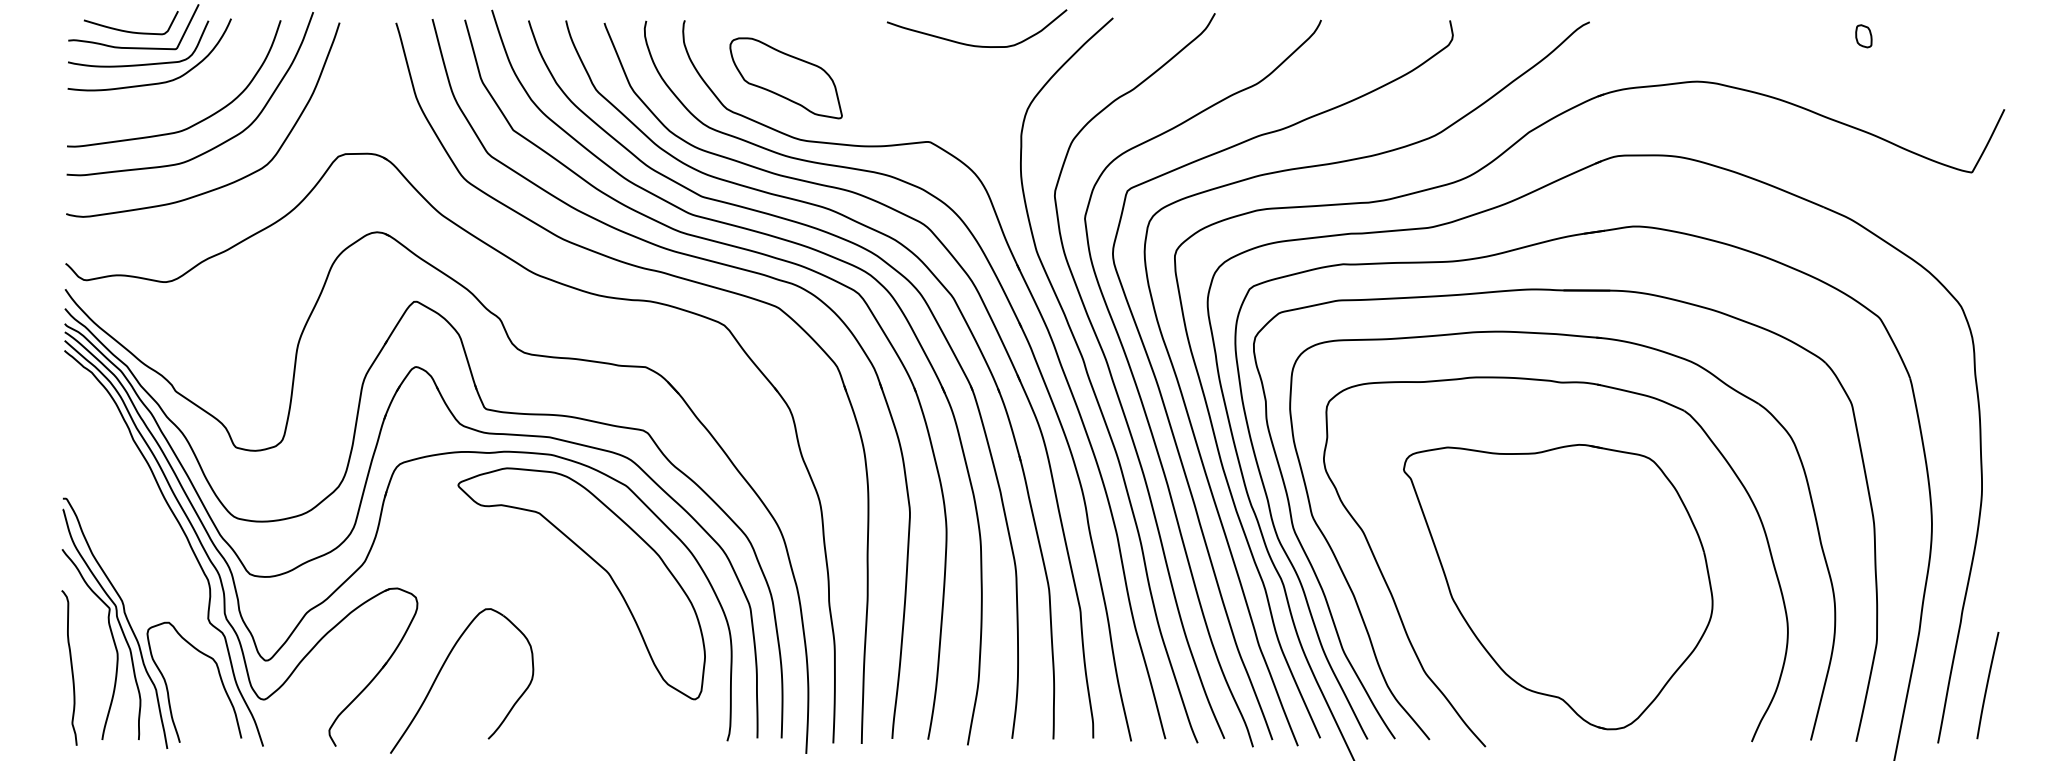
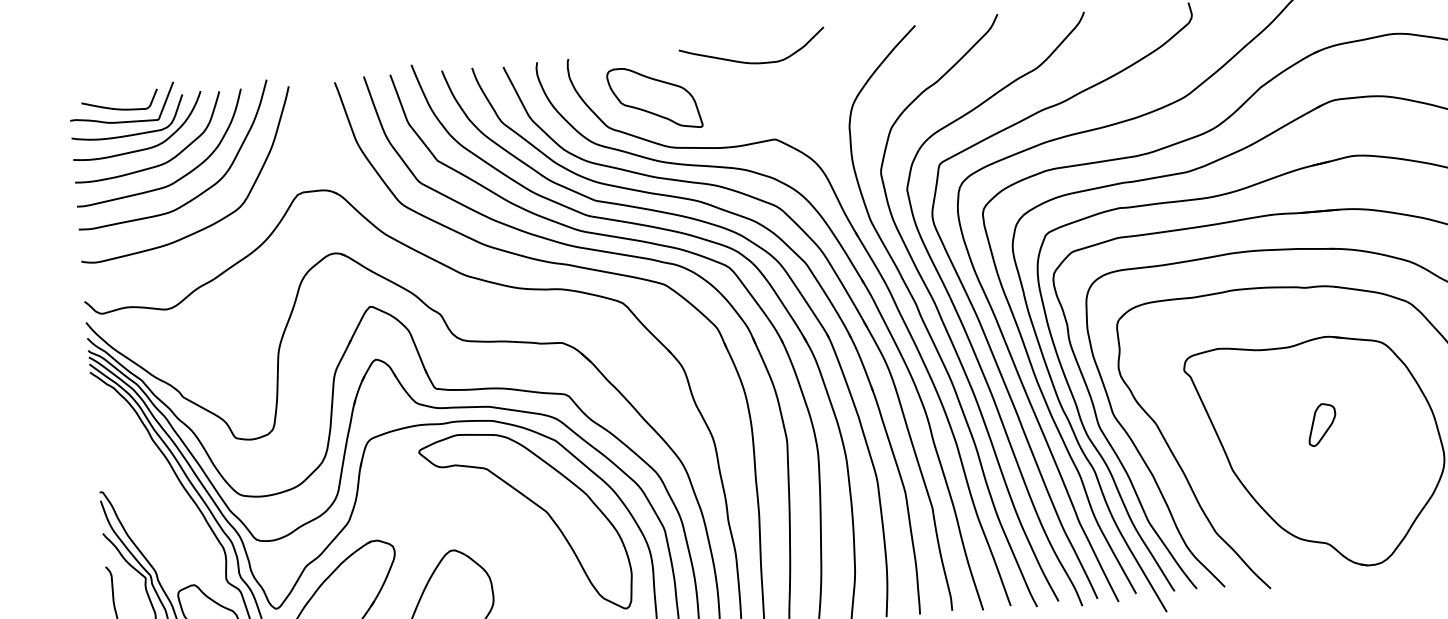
curve: (972, 44) -> (749, 62), moved
curve: (165, 105) -> (153, 166), added
part: (1566, 551) -> (1321, 424), added

